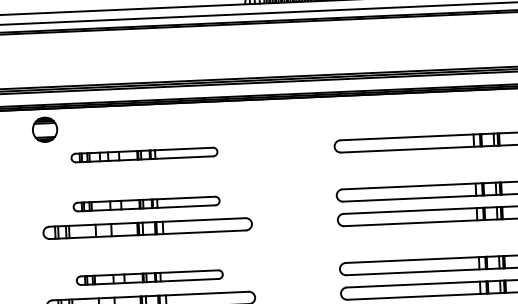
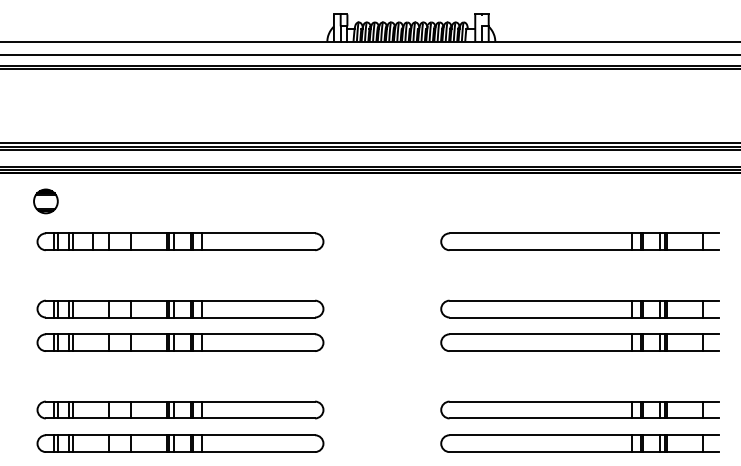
part: (44, 129) -> (45, 201), size x0.71
part: (144, 154) -> (180, 241), size x1.43
part: (146, 203) -> (180, 308), size x1.43
part: (149, 277) -> (180, 409), size x1.43

